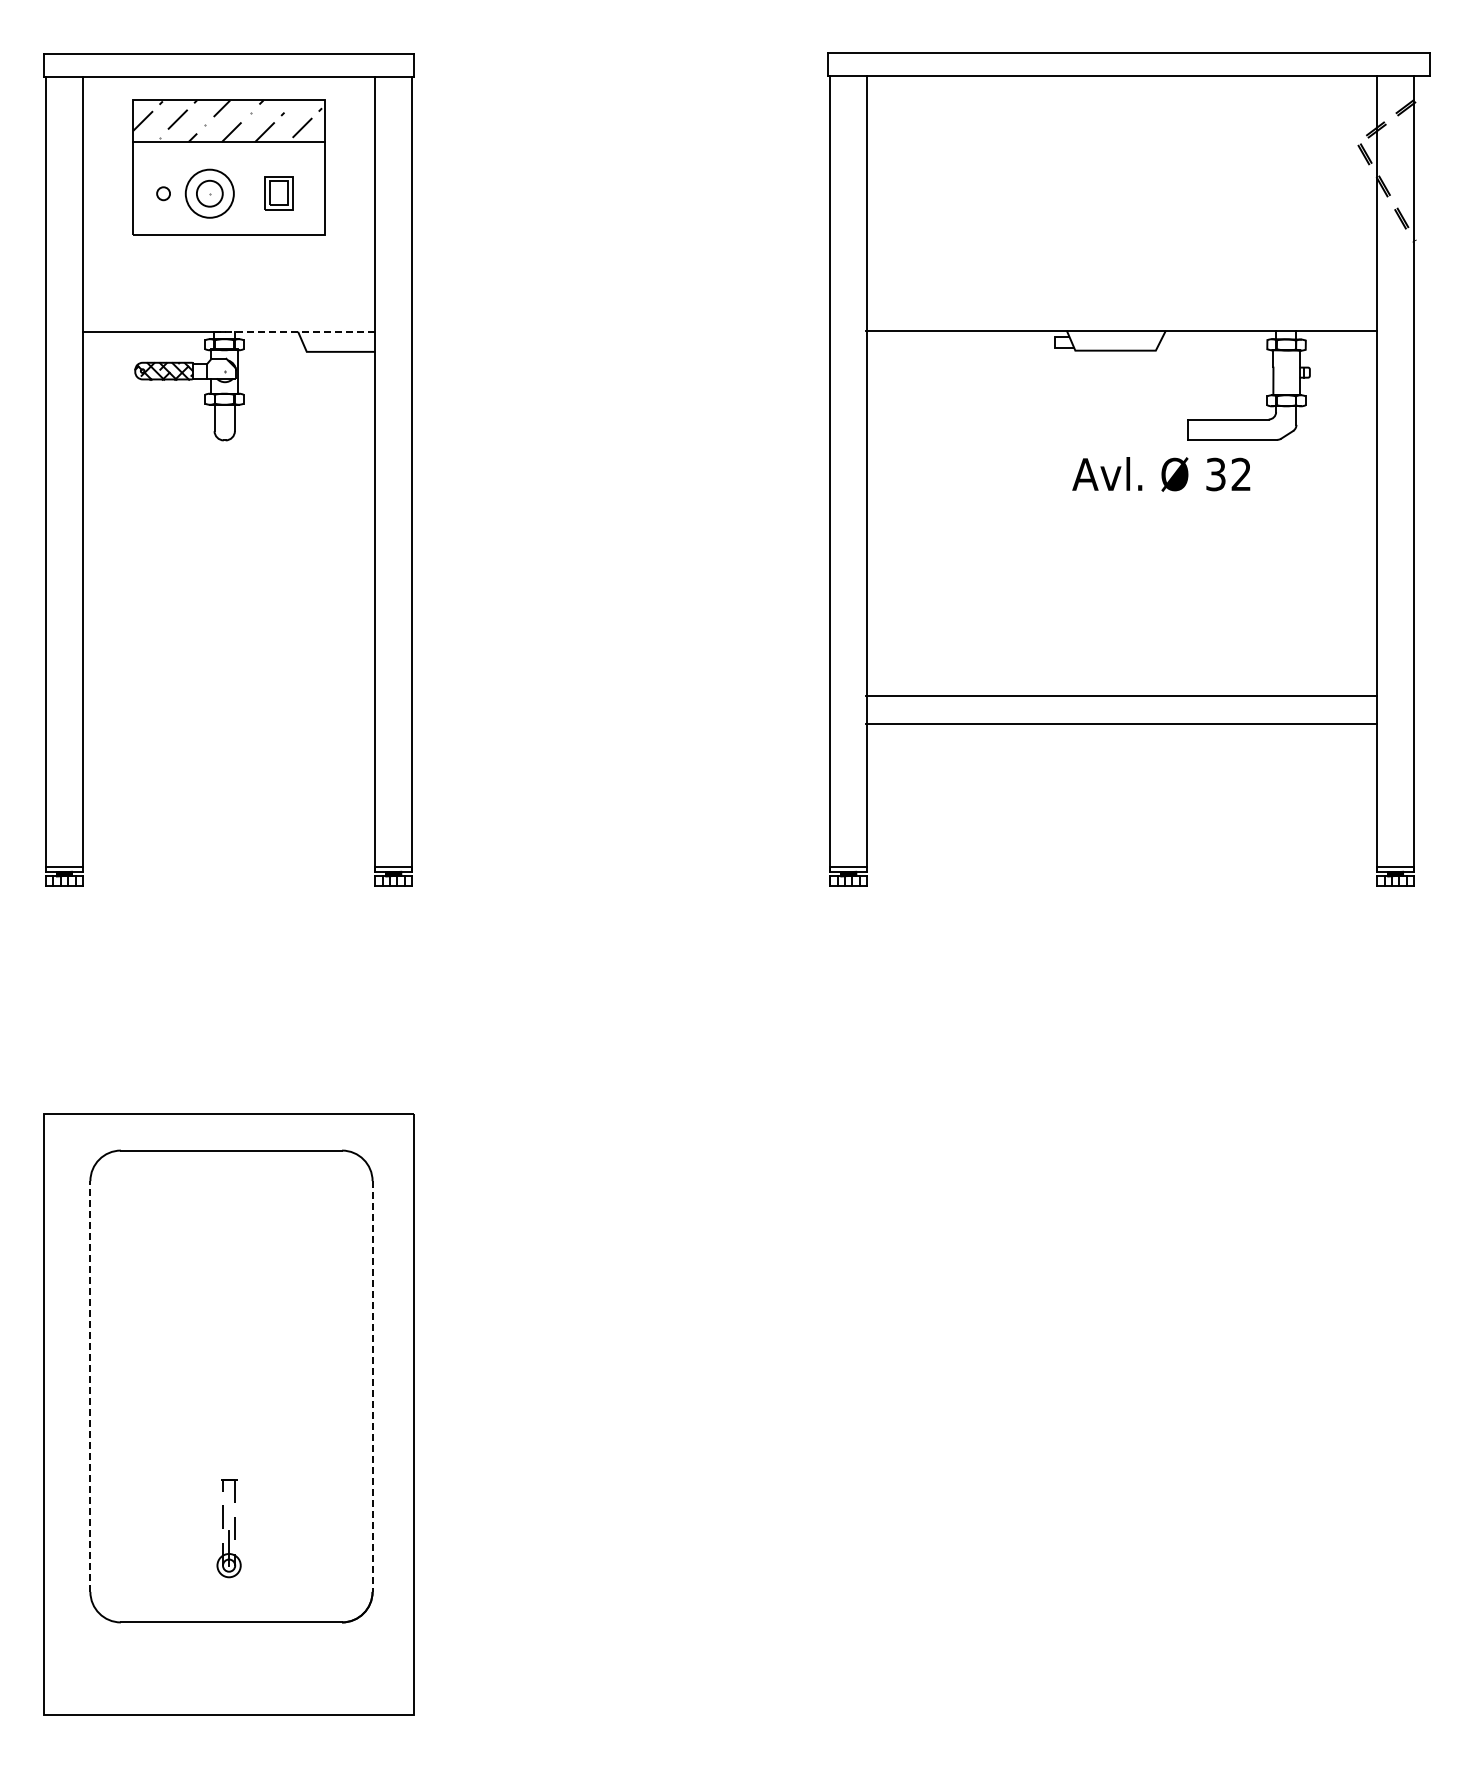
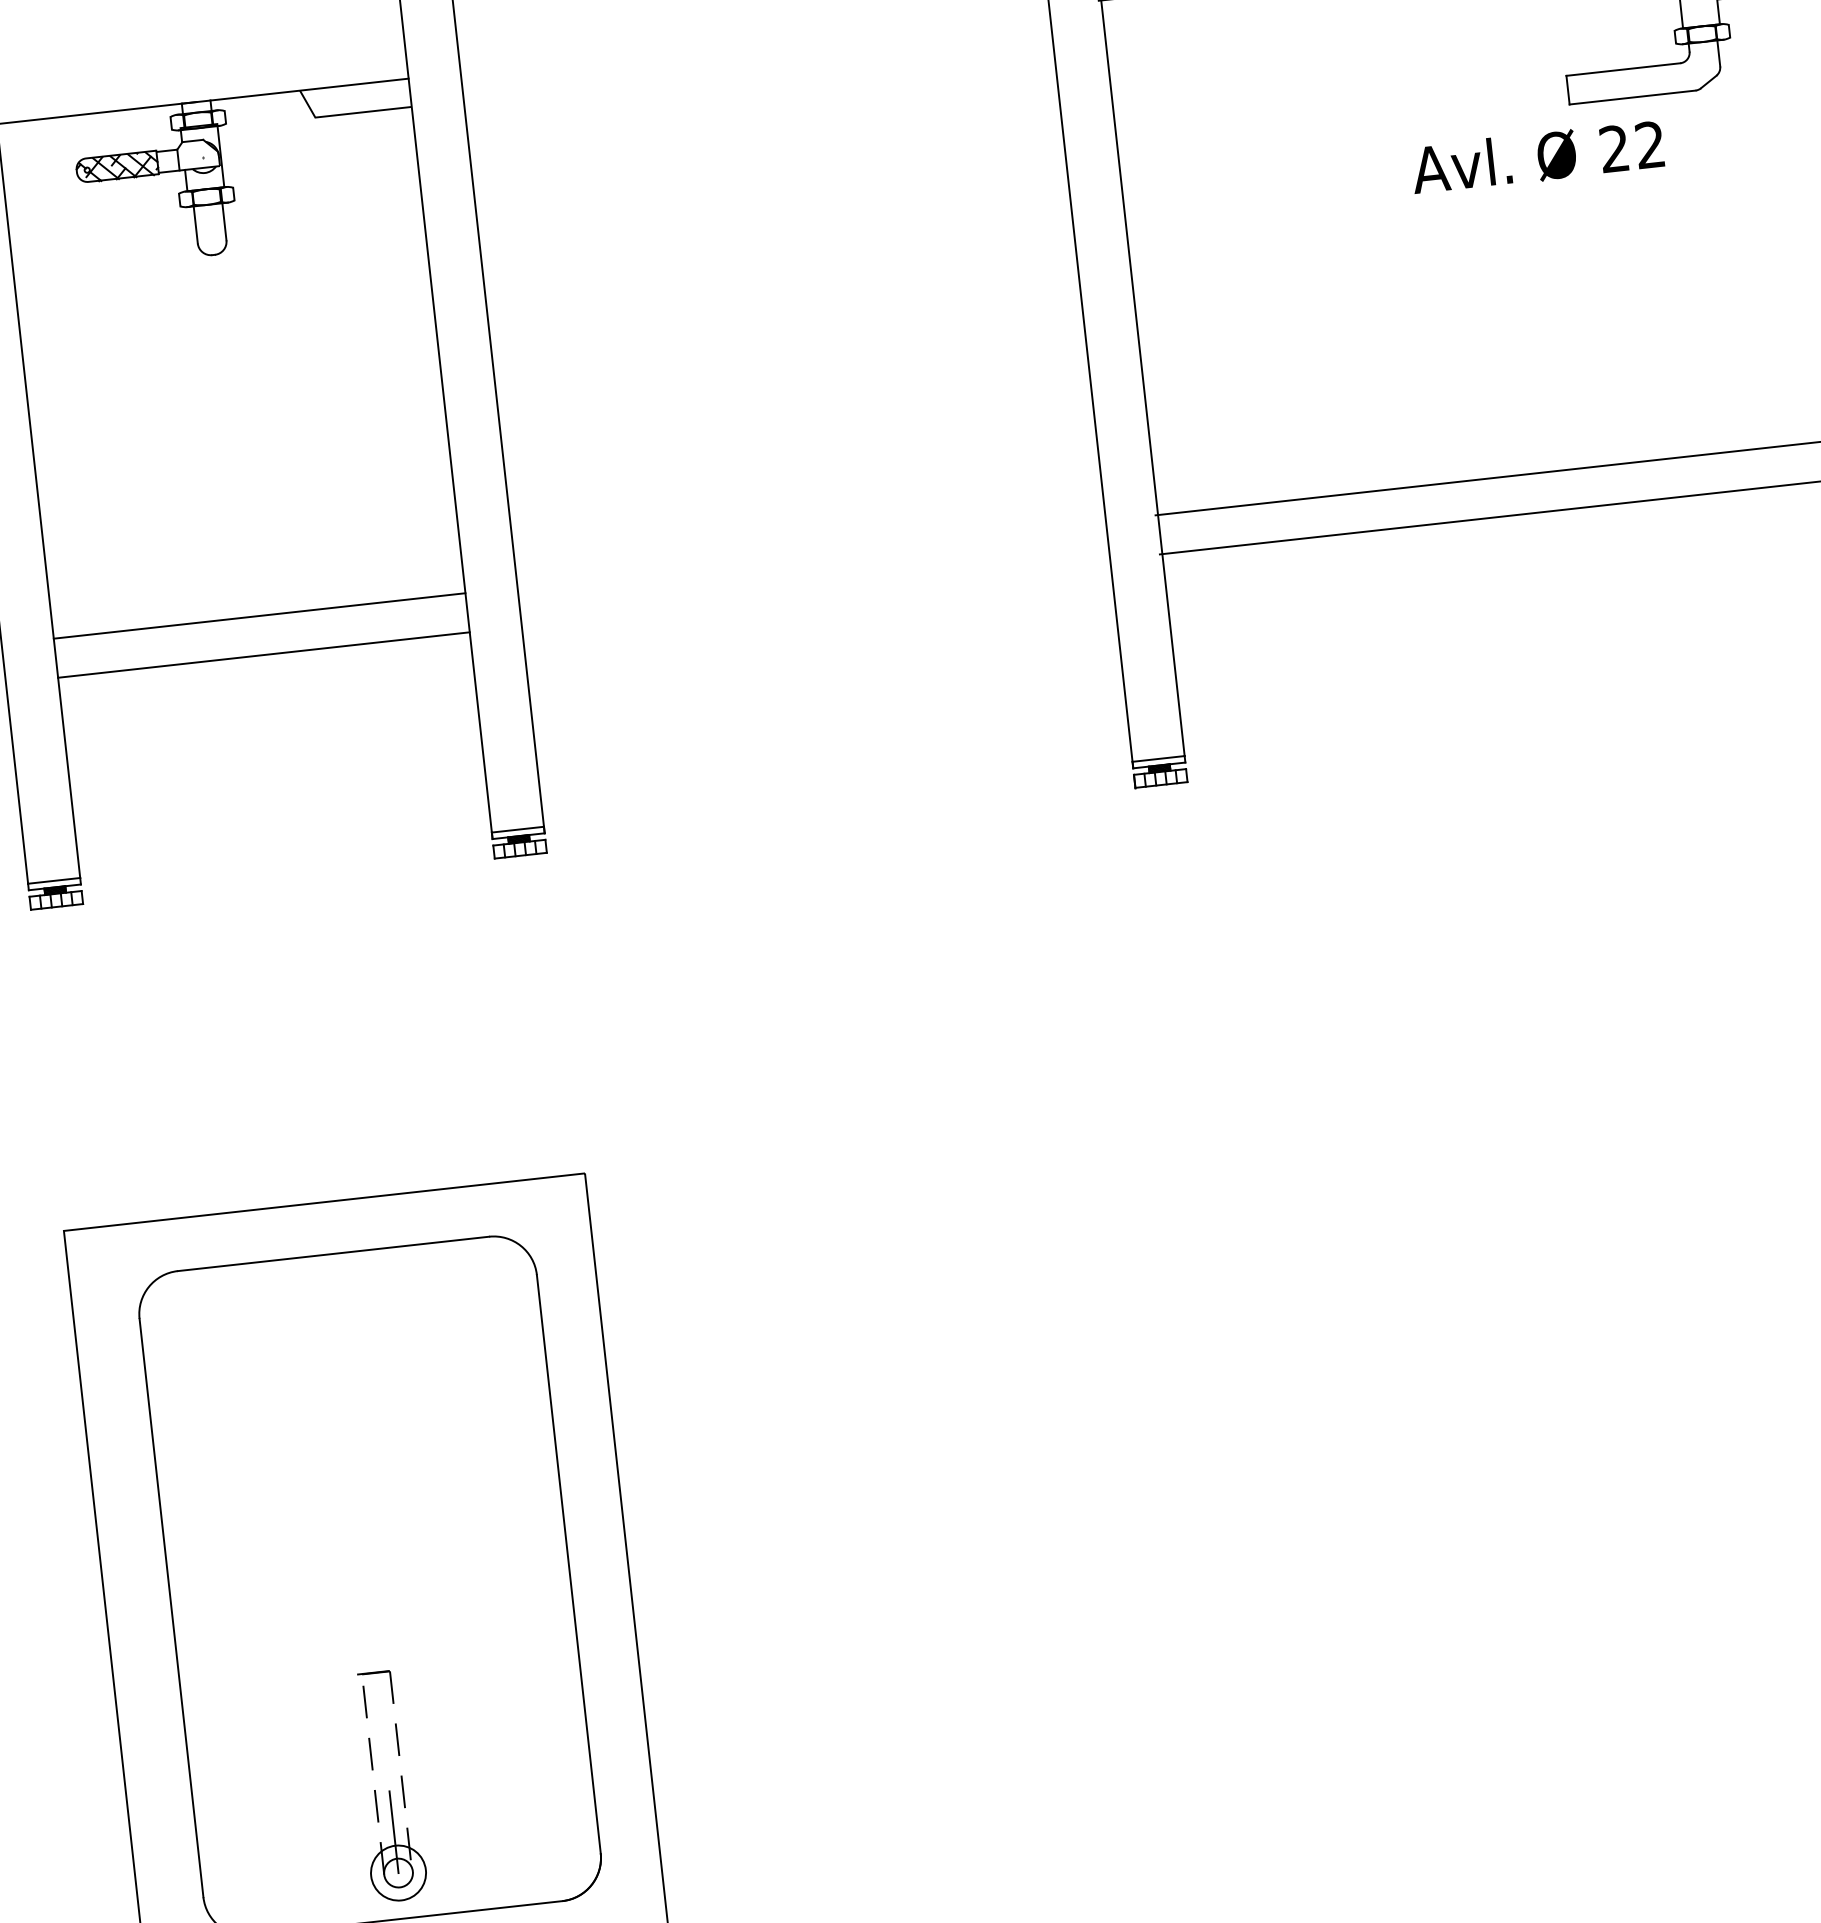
line: (294, 331) -> (294, 90), dashed -> solid
text: (1215, 474) -> (1613, 148), 32 -> 22
line: (228, 697) -> (258, 616), added
line: (228, 725) -> (263, 655), added
line: (90, 1386) -> (171, 1608), dashed -> solid
line: (372, 1387) -> (568, 1565), dashed -> solid
part: (228, 1528) -> (388, 1786), size x1.67

